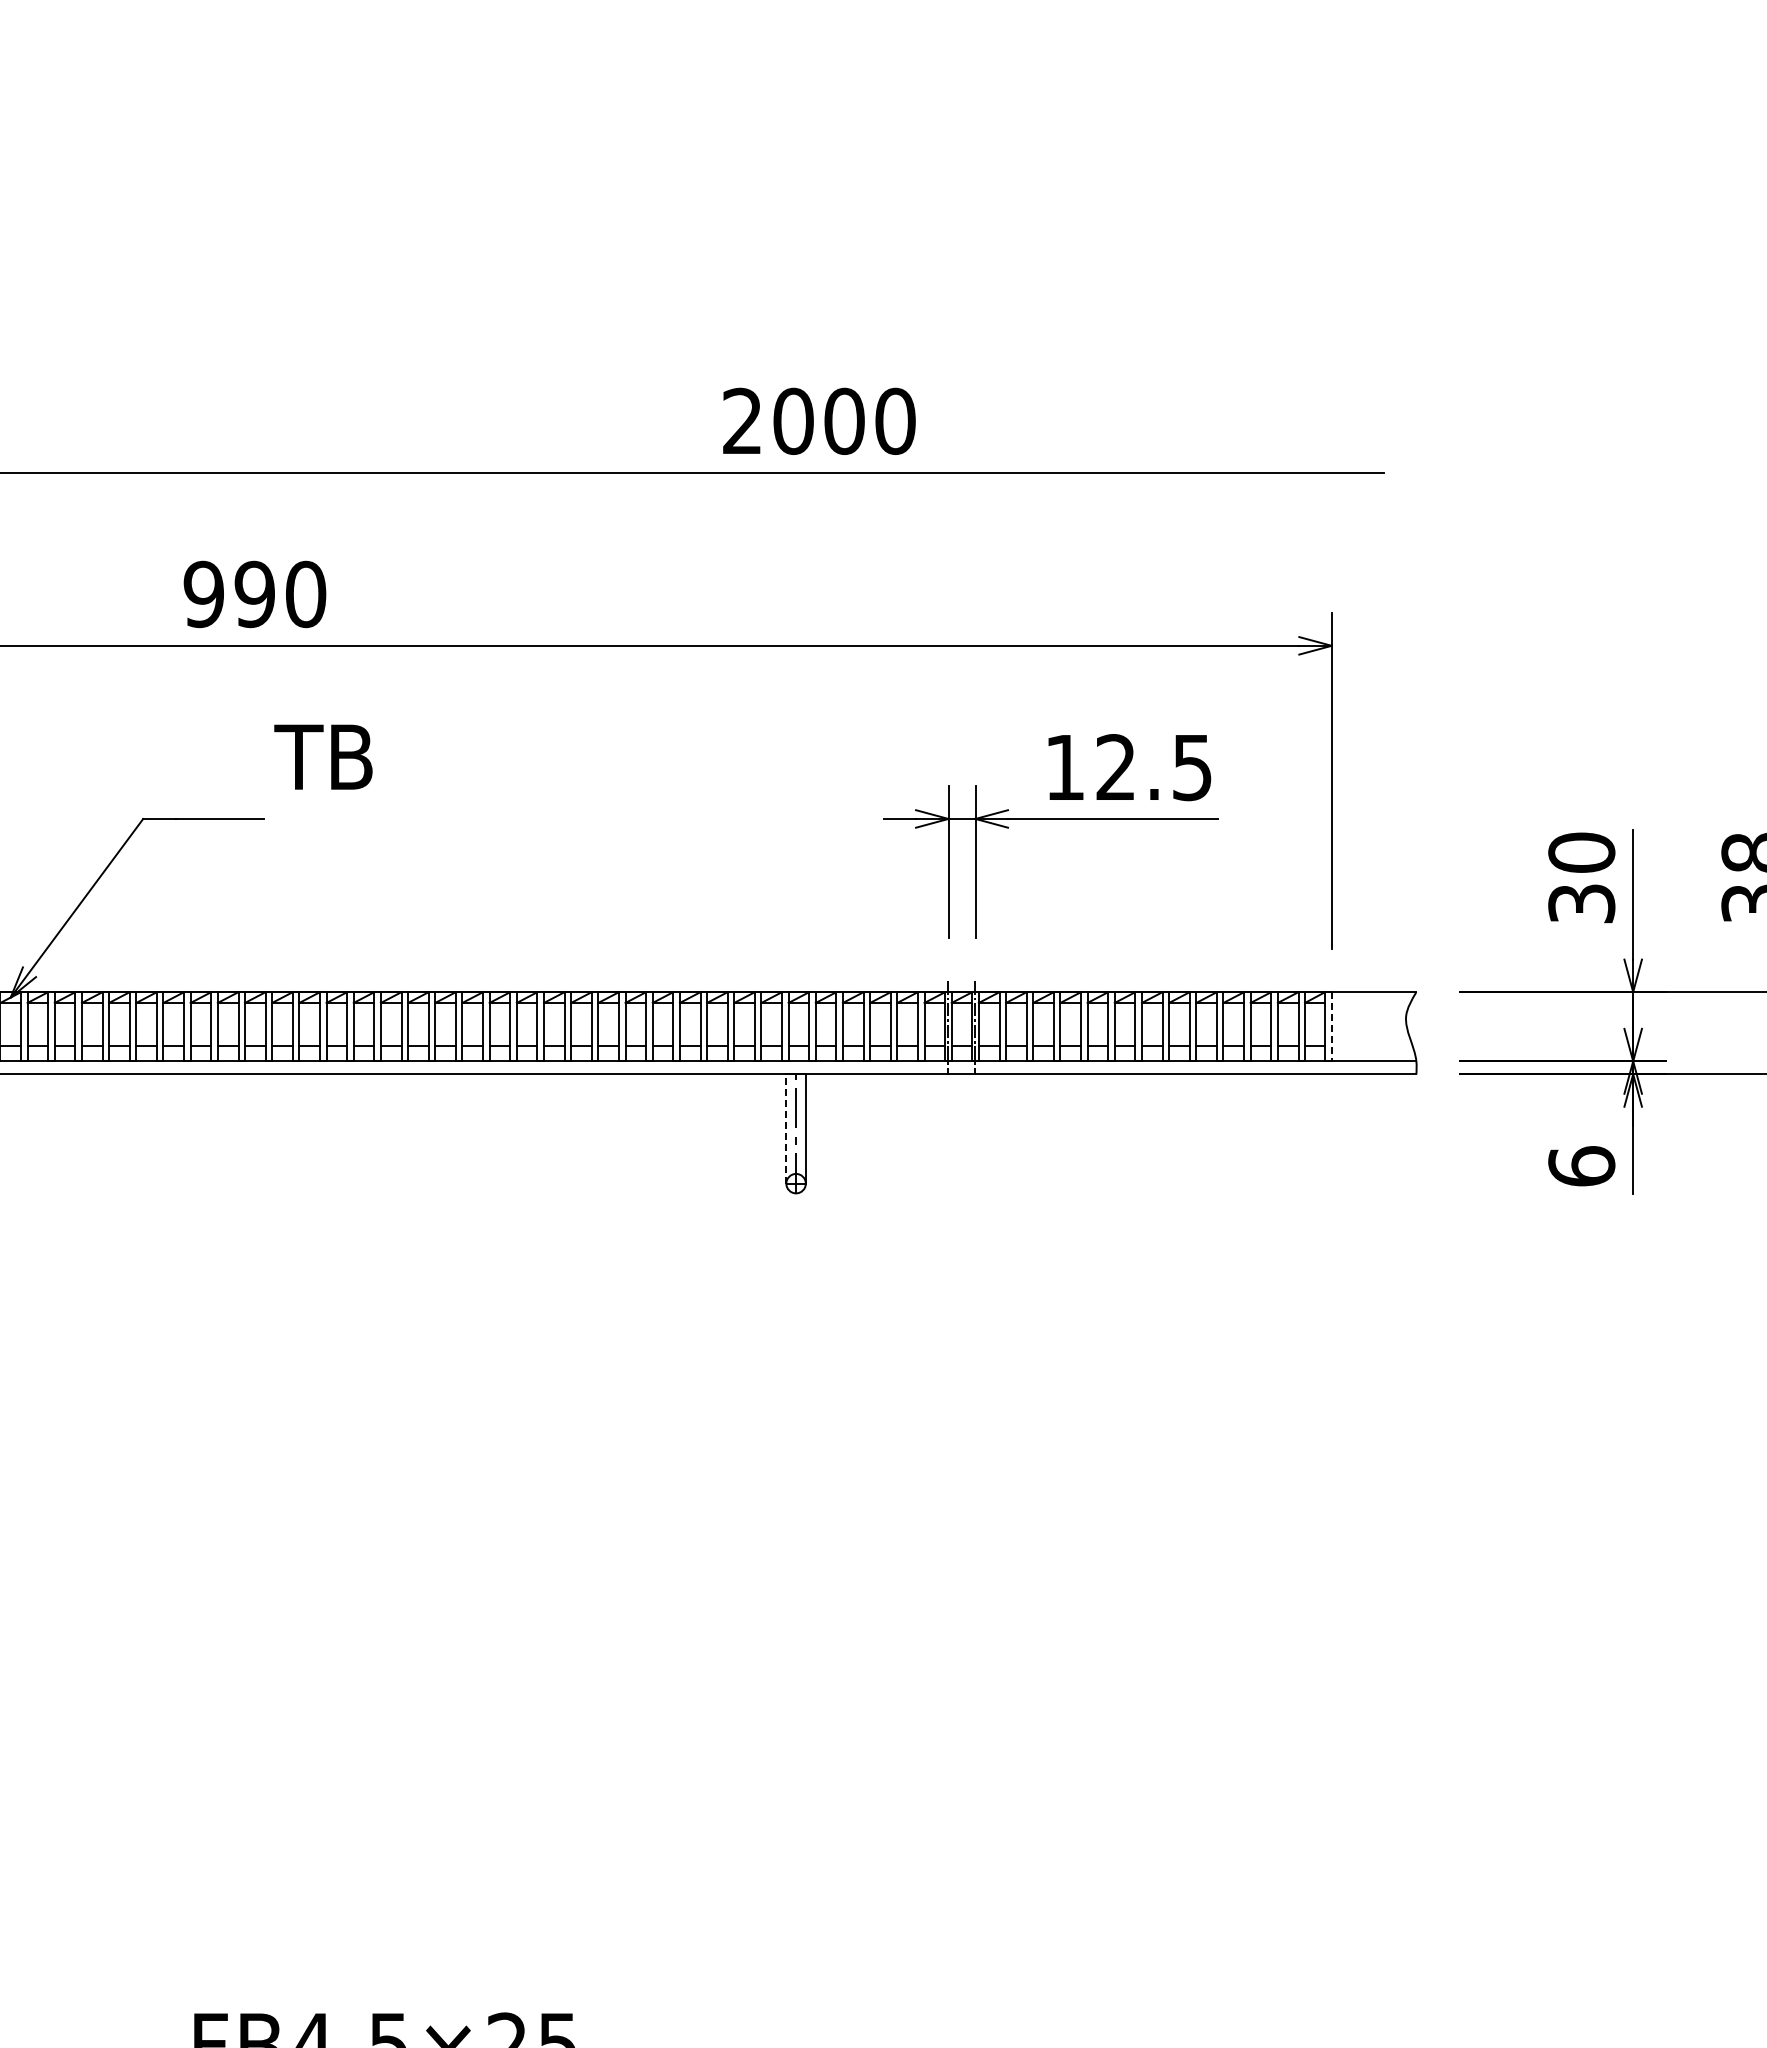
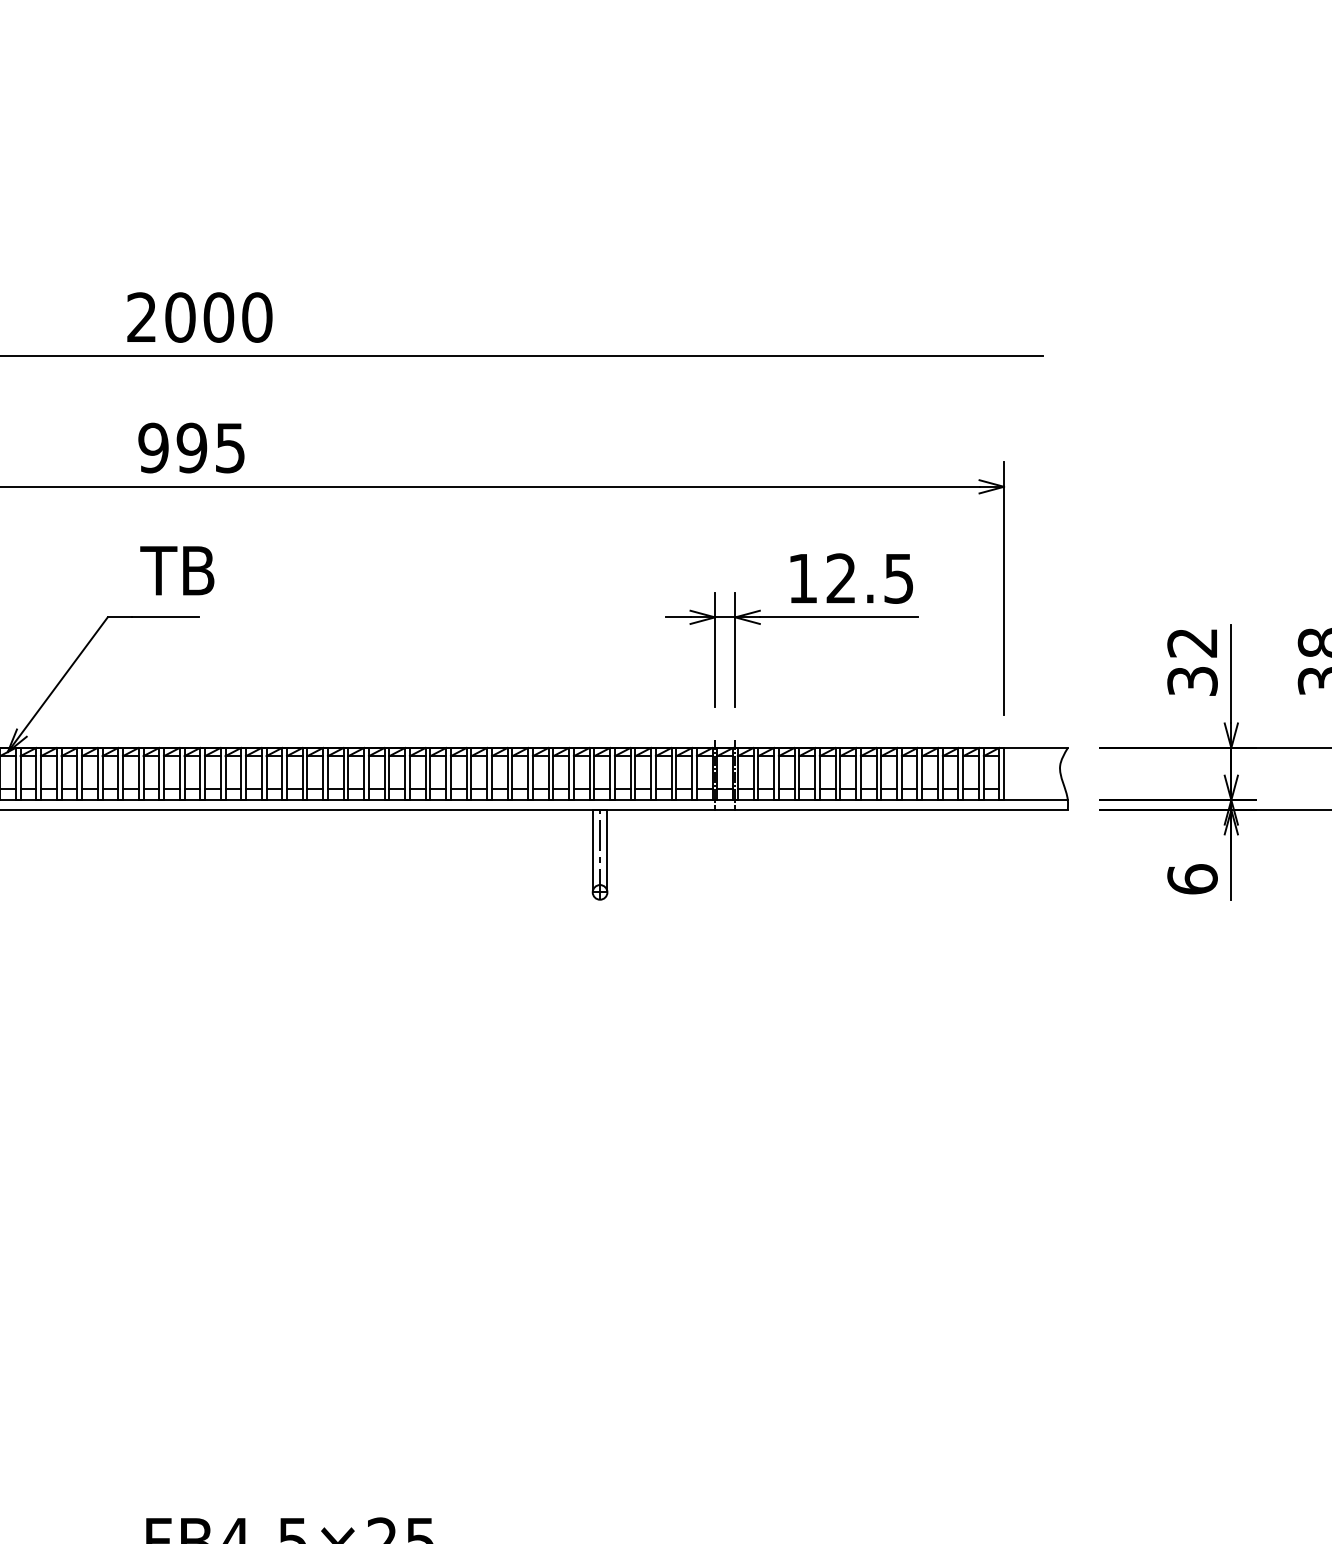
text: (819, 420) -> (199, 316), moved
text: (306, 594) -> (230, 448), 990 -> 995
text: (323, 756) -> (177, 570), moved
text: (1581, 852) -> (1192, 642), 30 -> 32
line: (1331, 1026) -> (1003, 773), dashed -> solid
line: (786, 1129) -> (592, 851), dashed -> solid

